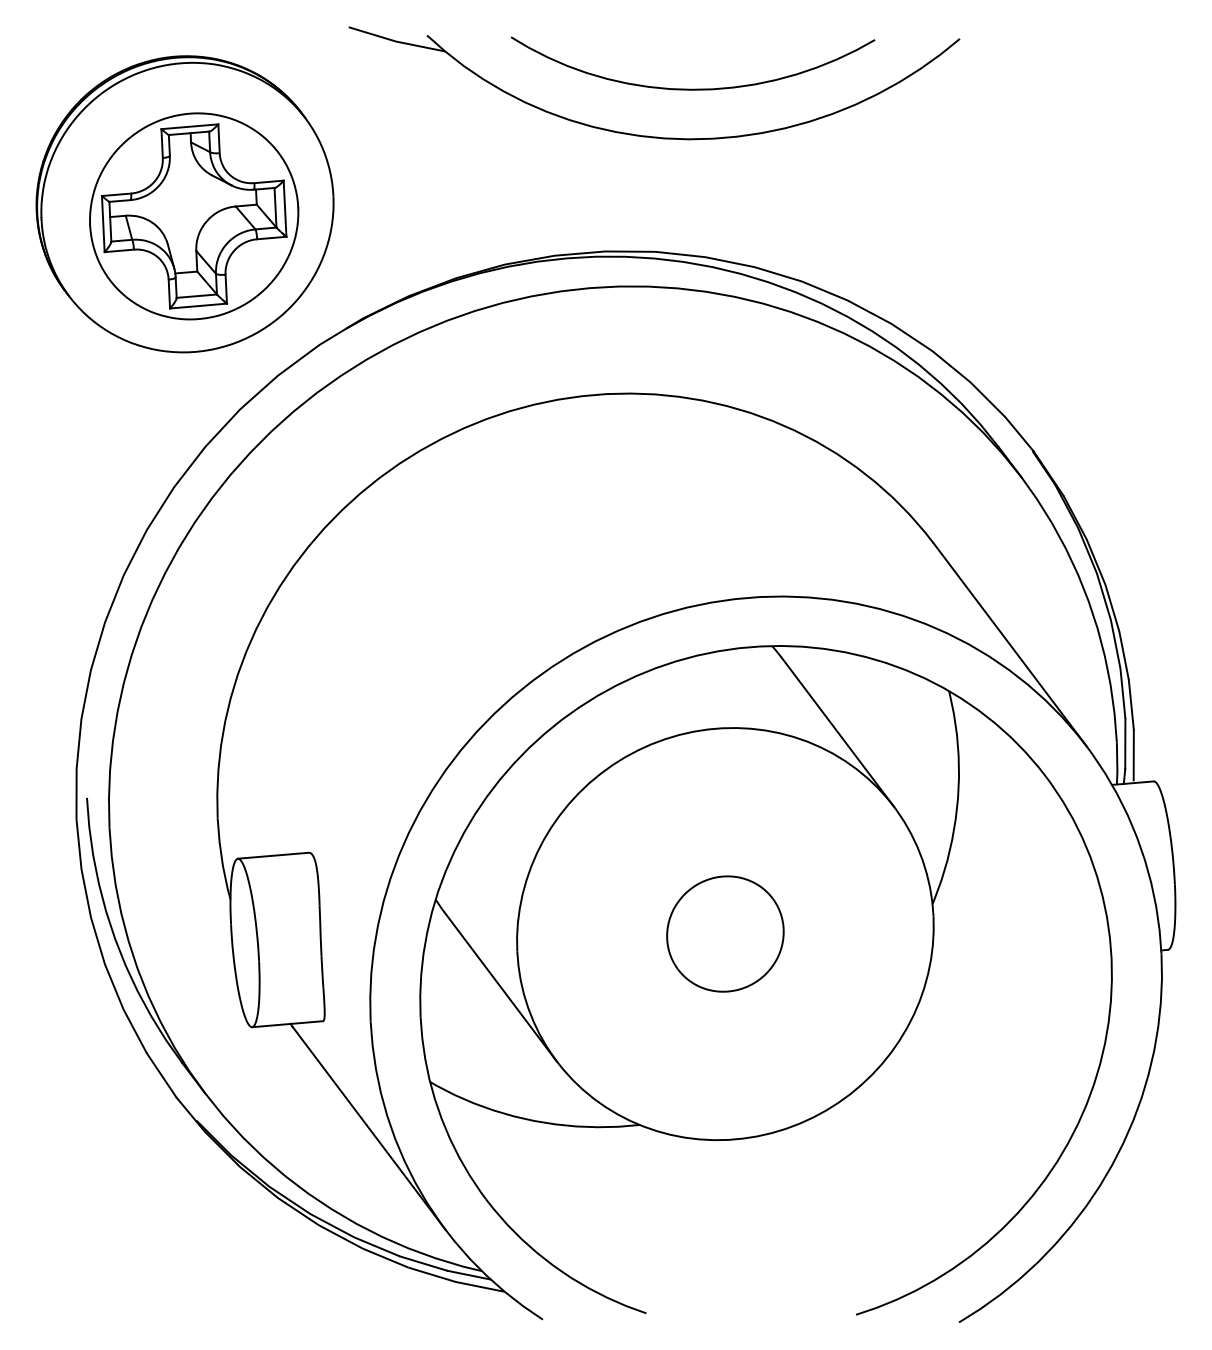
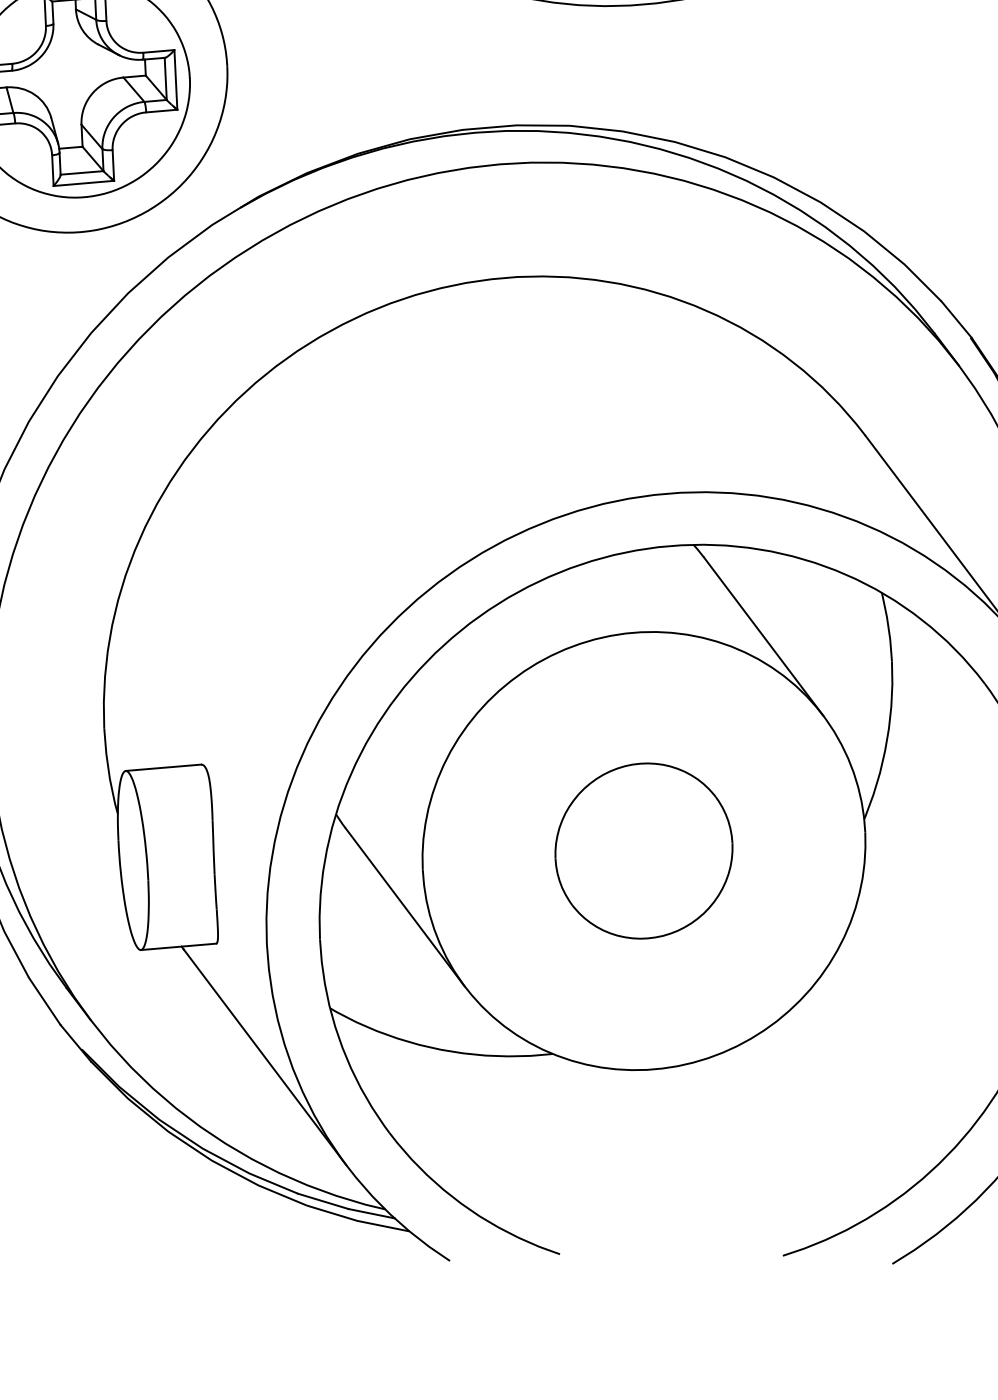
part: (725, 933) -> (644, 850), size x1.43

